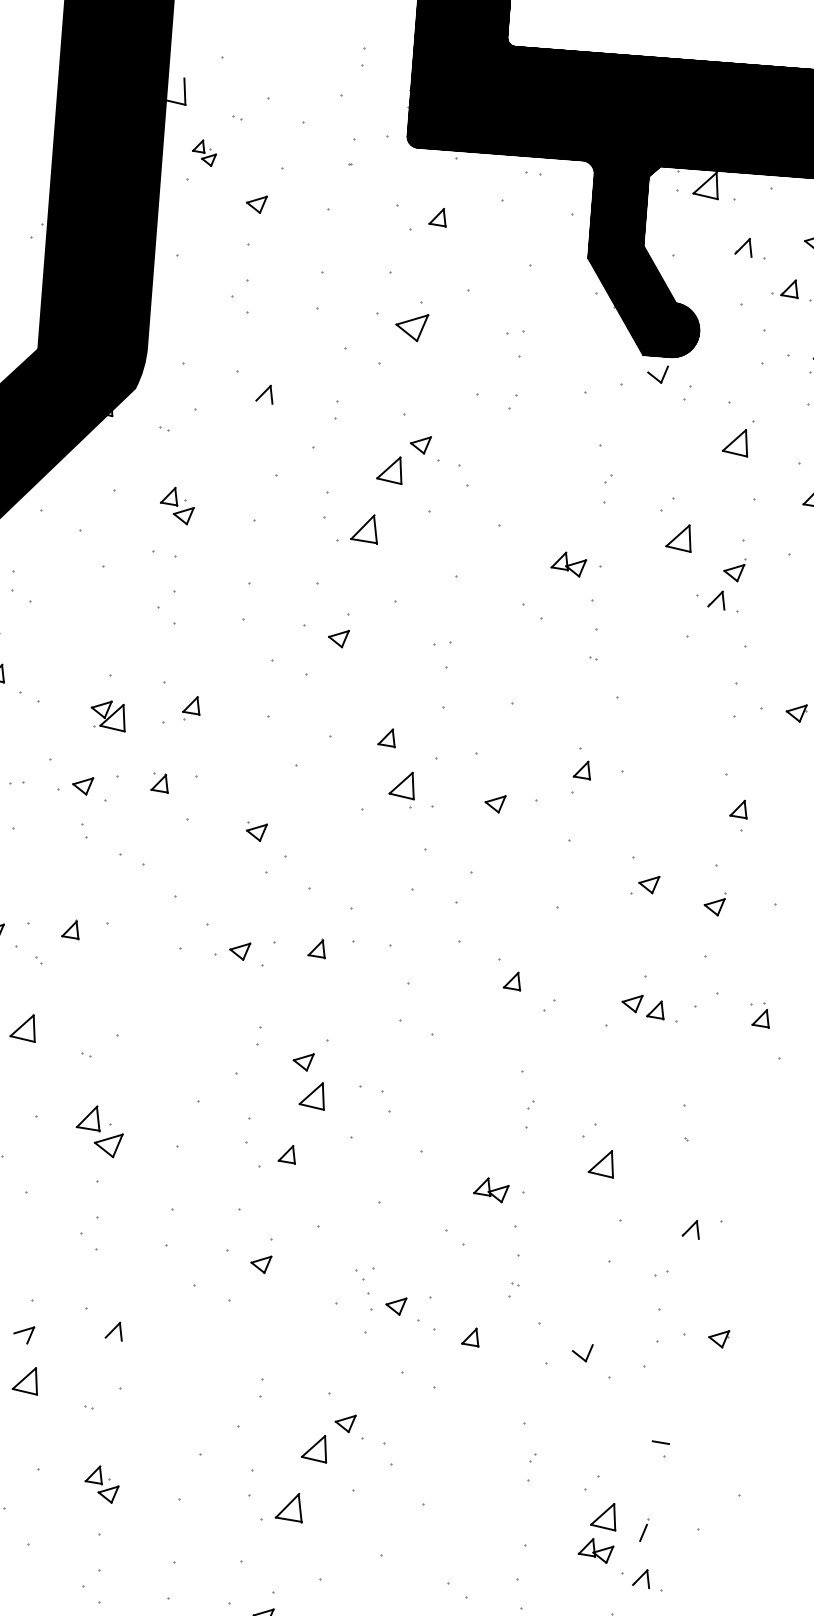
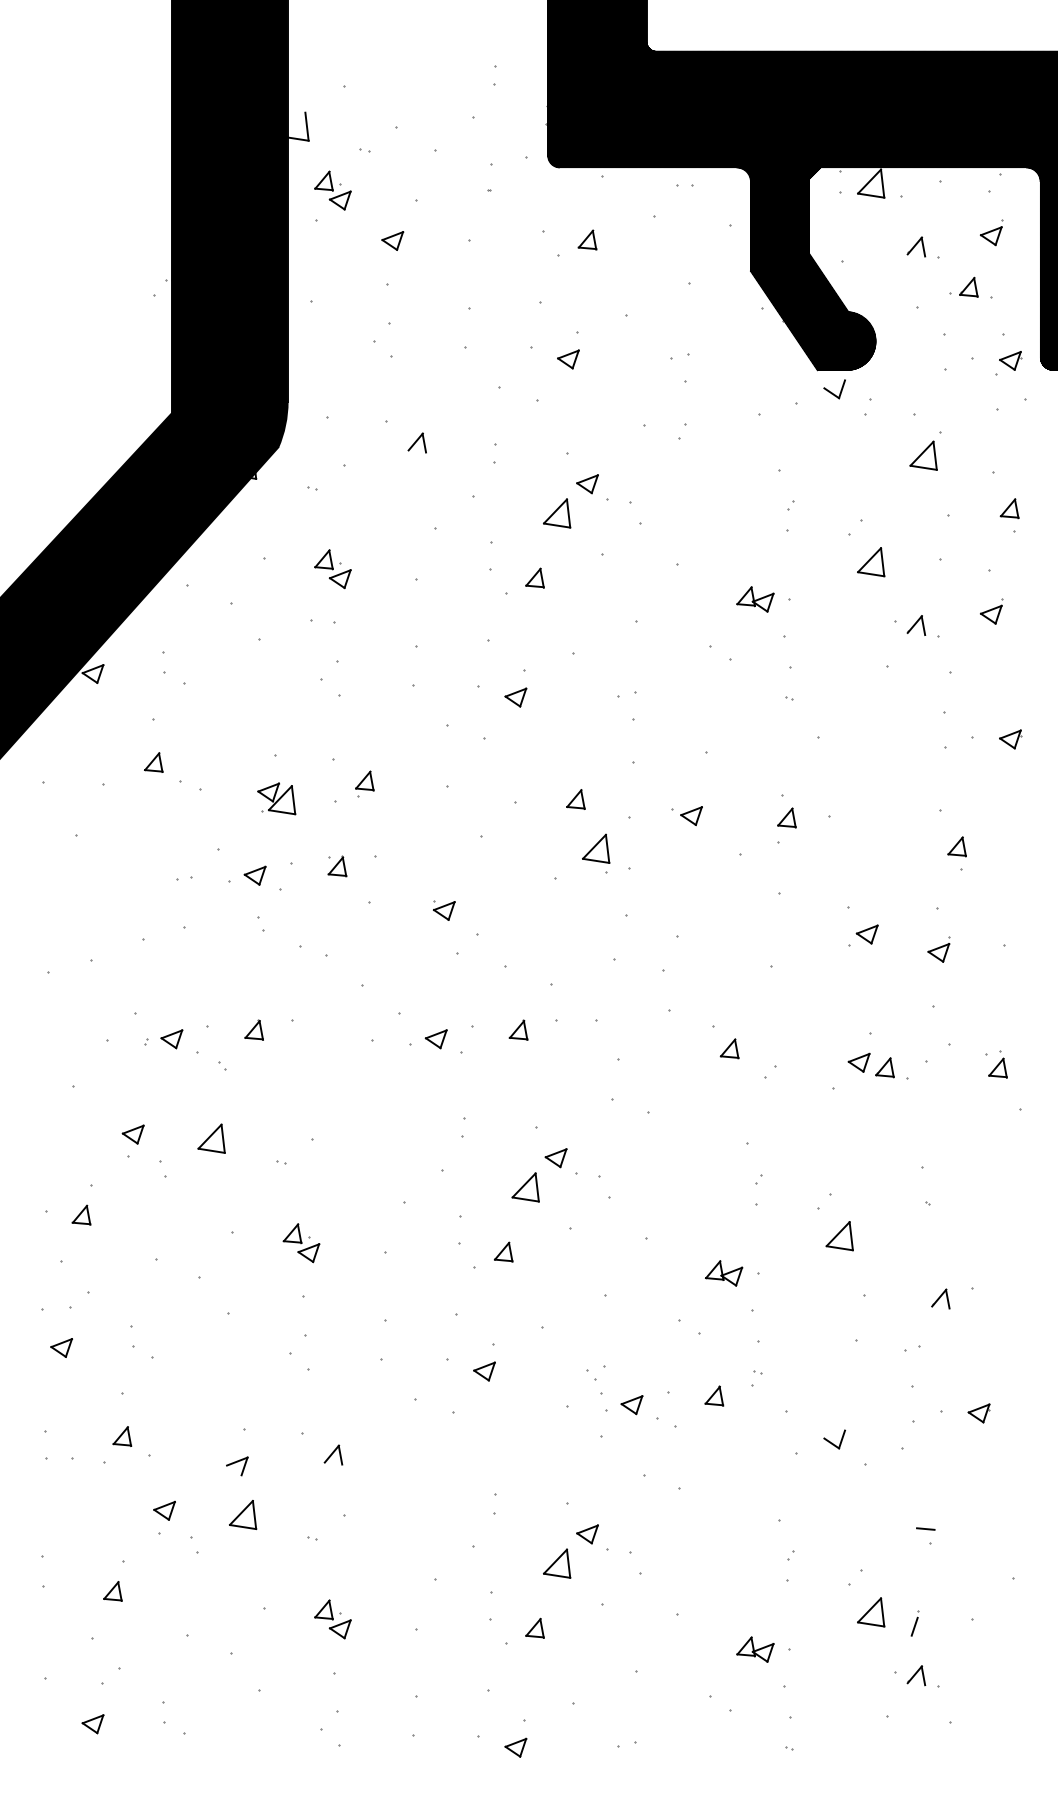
part: (204, 152) -> (332, 190), size x1.43
part: (411, 327) -> (568, 359), size x0.62
part: (364, 527) -> (534, 577), size x0.62
part: (734, 569) -> (991, 611), moved
part: (495, 804) -> (691, 816), moved
part: (302, 1062) -> (555, 1158), moved
part: (99, 1131) -> (301, 1243), size x0.71
part: (471, 1336) -> (714, 1395), moved
part: (289, 1506) -> (534, 1627), size x0.62
part: (596, 1550) -> (755, 1649), moved

